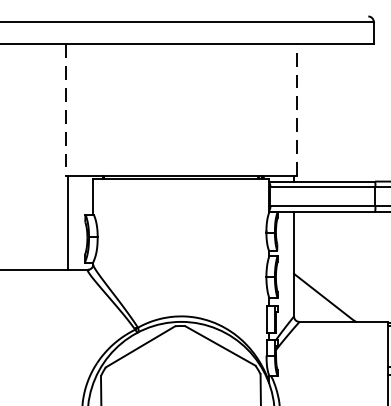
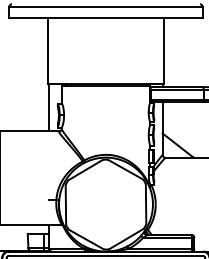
line: (297, 108) -> (164, 50), dashed -> solid
line: (64, 110) -> (47, 51), dashed -> solid

